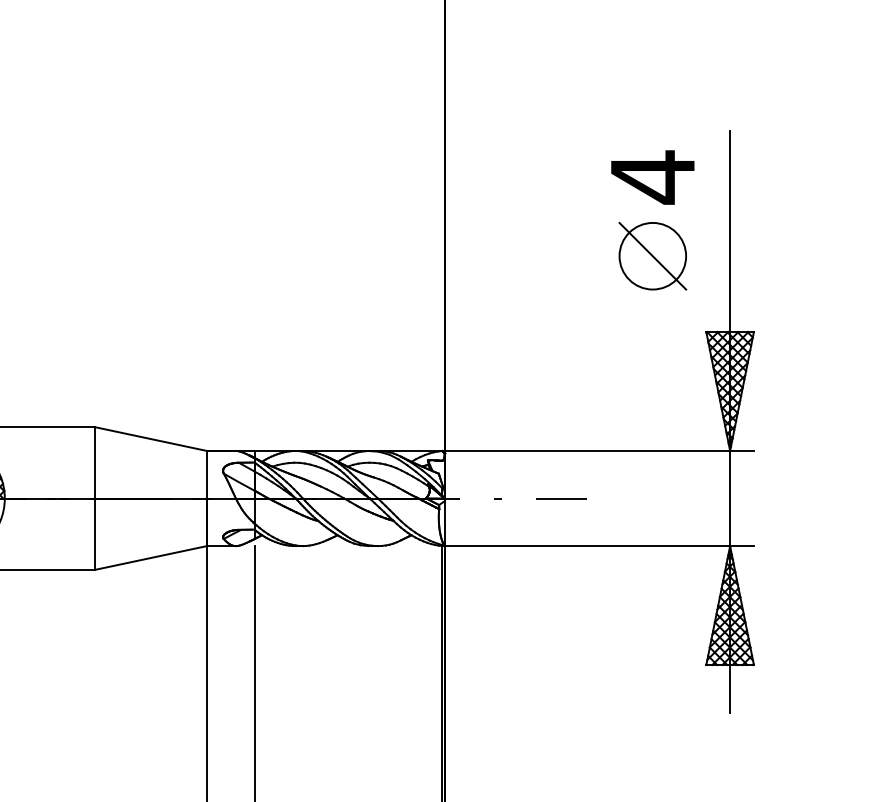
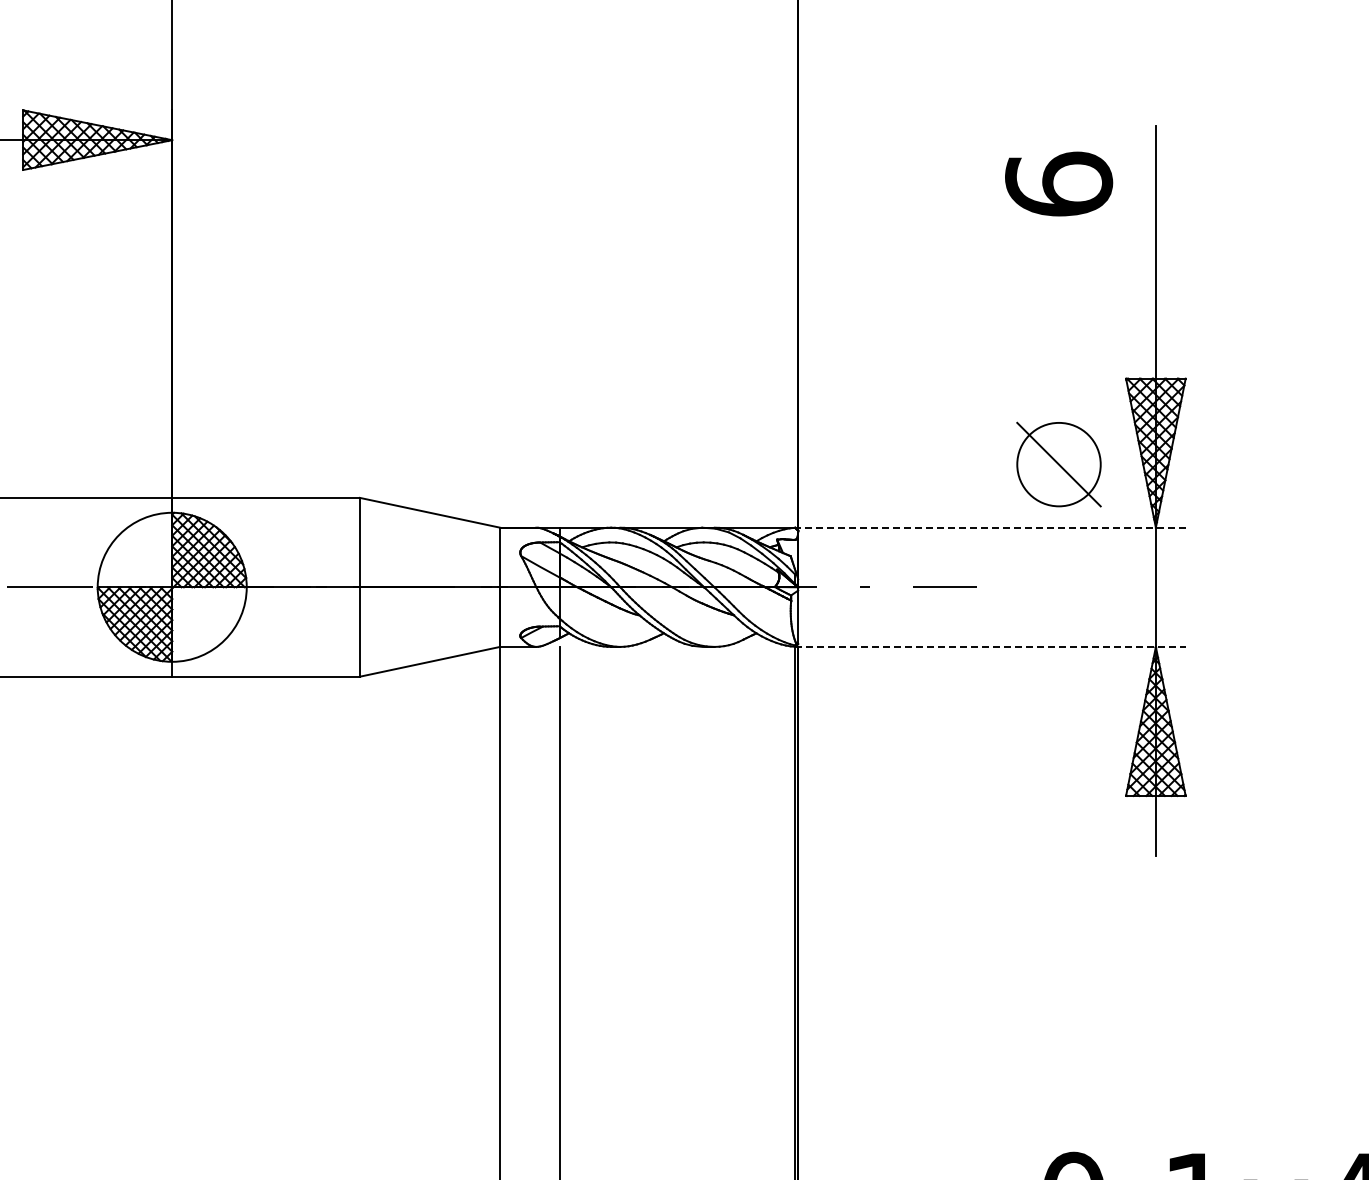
text: (653, 177) -> (1059, 184), 4 -> 6
part: (652, 256) -> (1058, 464), moved
line: (597, 450) -> (989, 527), solid -> dashed
line: (598, 545) -> (990, 646), solid -> dashed

